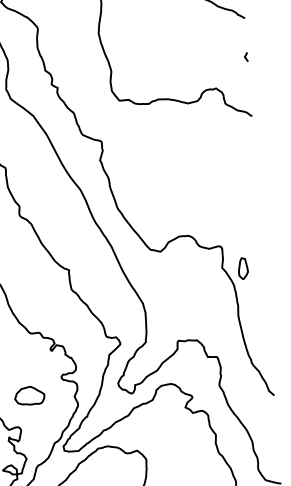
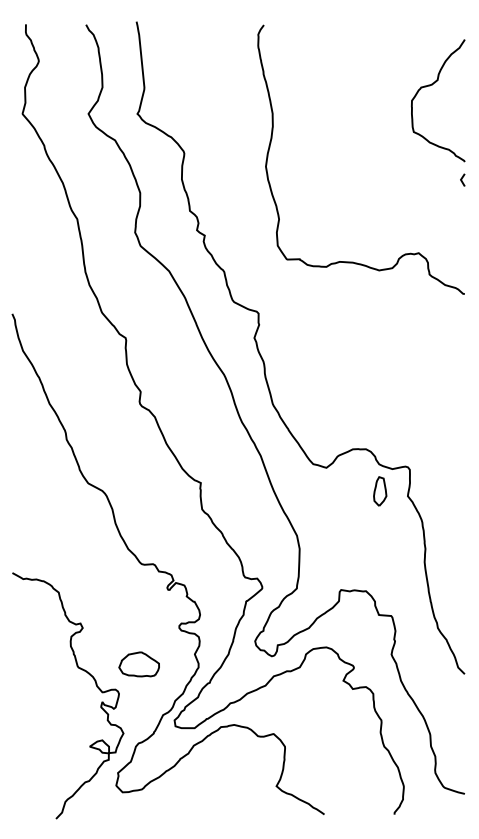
line: (245, 56) -> (462, 179), moved
part: (243, 268) -> (380, 491), moved
part: (29, 395) -> (138, 664), moved

